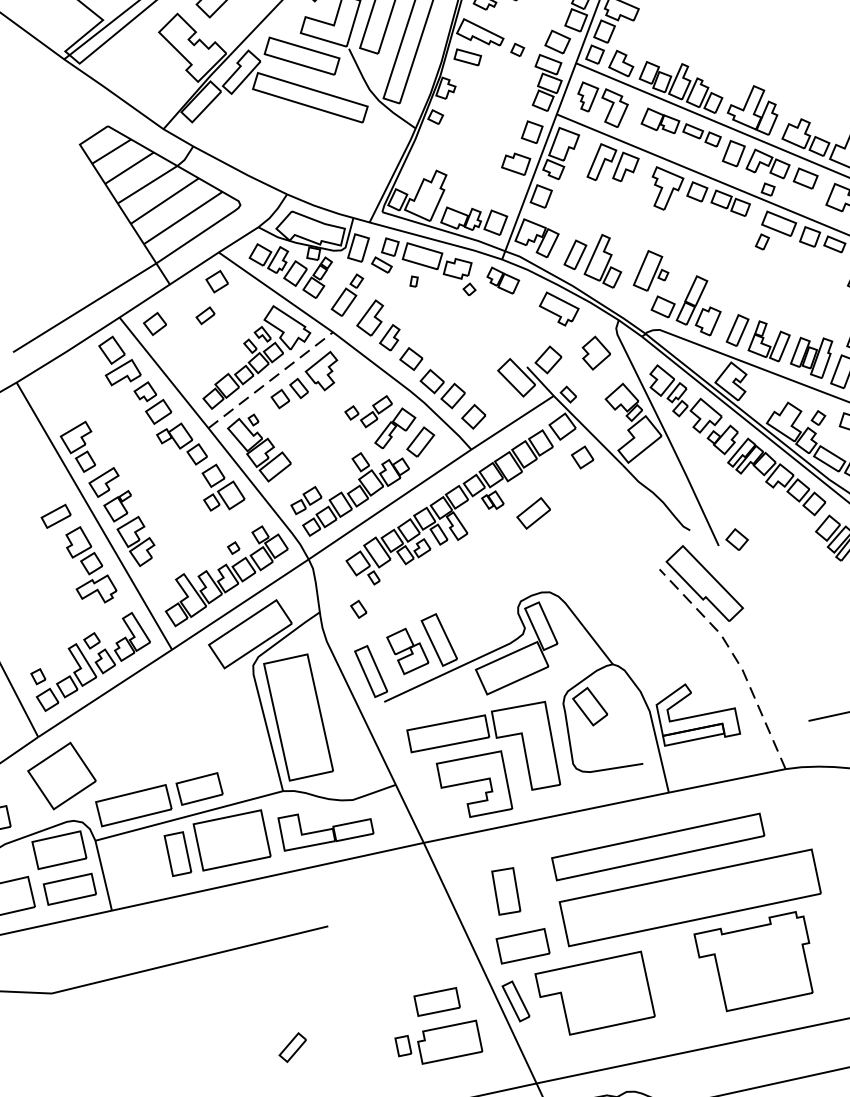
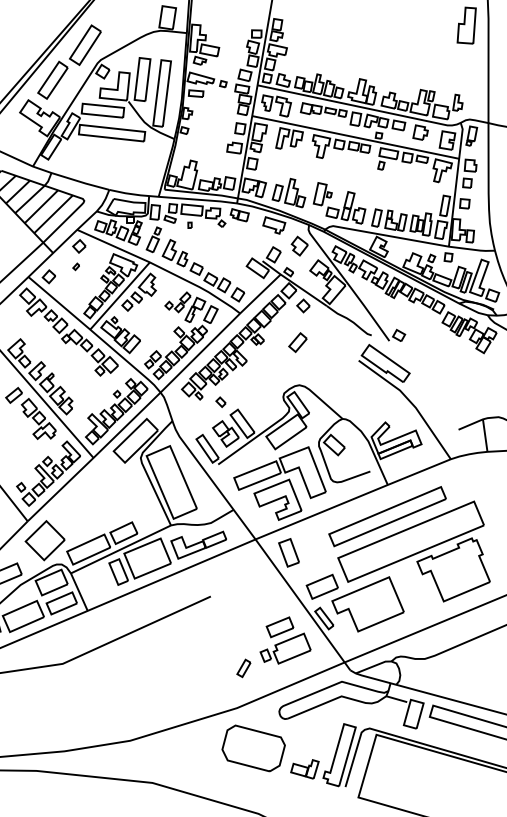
part: (203, 314) -> (75, 266), size x0.62
line: (271, 381) -> (120, 296), dashed -> solid
part: (532, 513) -> (297, 342), moved
part: (358, 607) -> (220, 401), moved
line: (736, 660) -> (411, 403), dashed -> solid
part: (505, 890) -> (288, 552), moved
part: (292, 1047) -> (243, 668), moved

